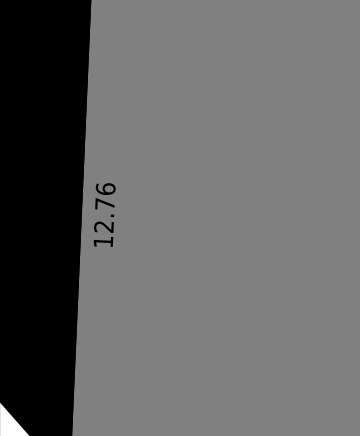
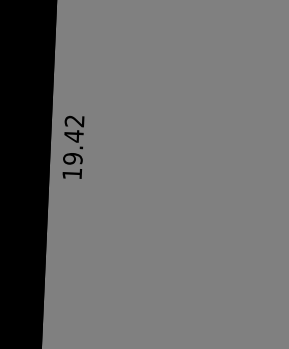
text: (104, 207) -> (73, 139), 12.76 -> 19.42

